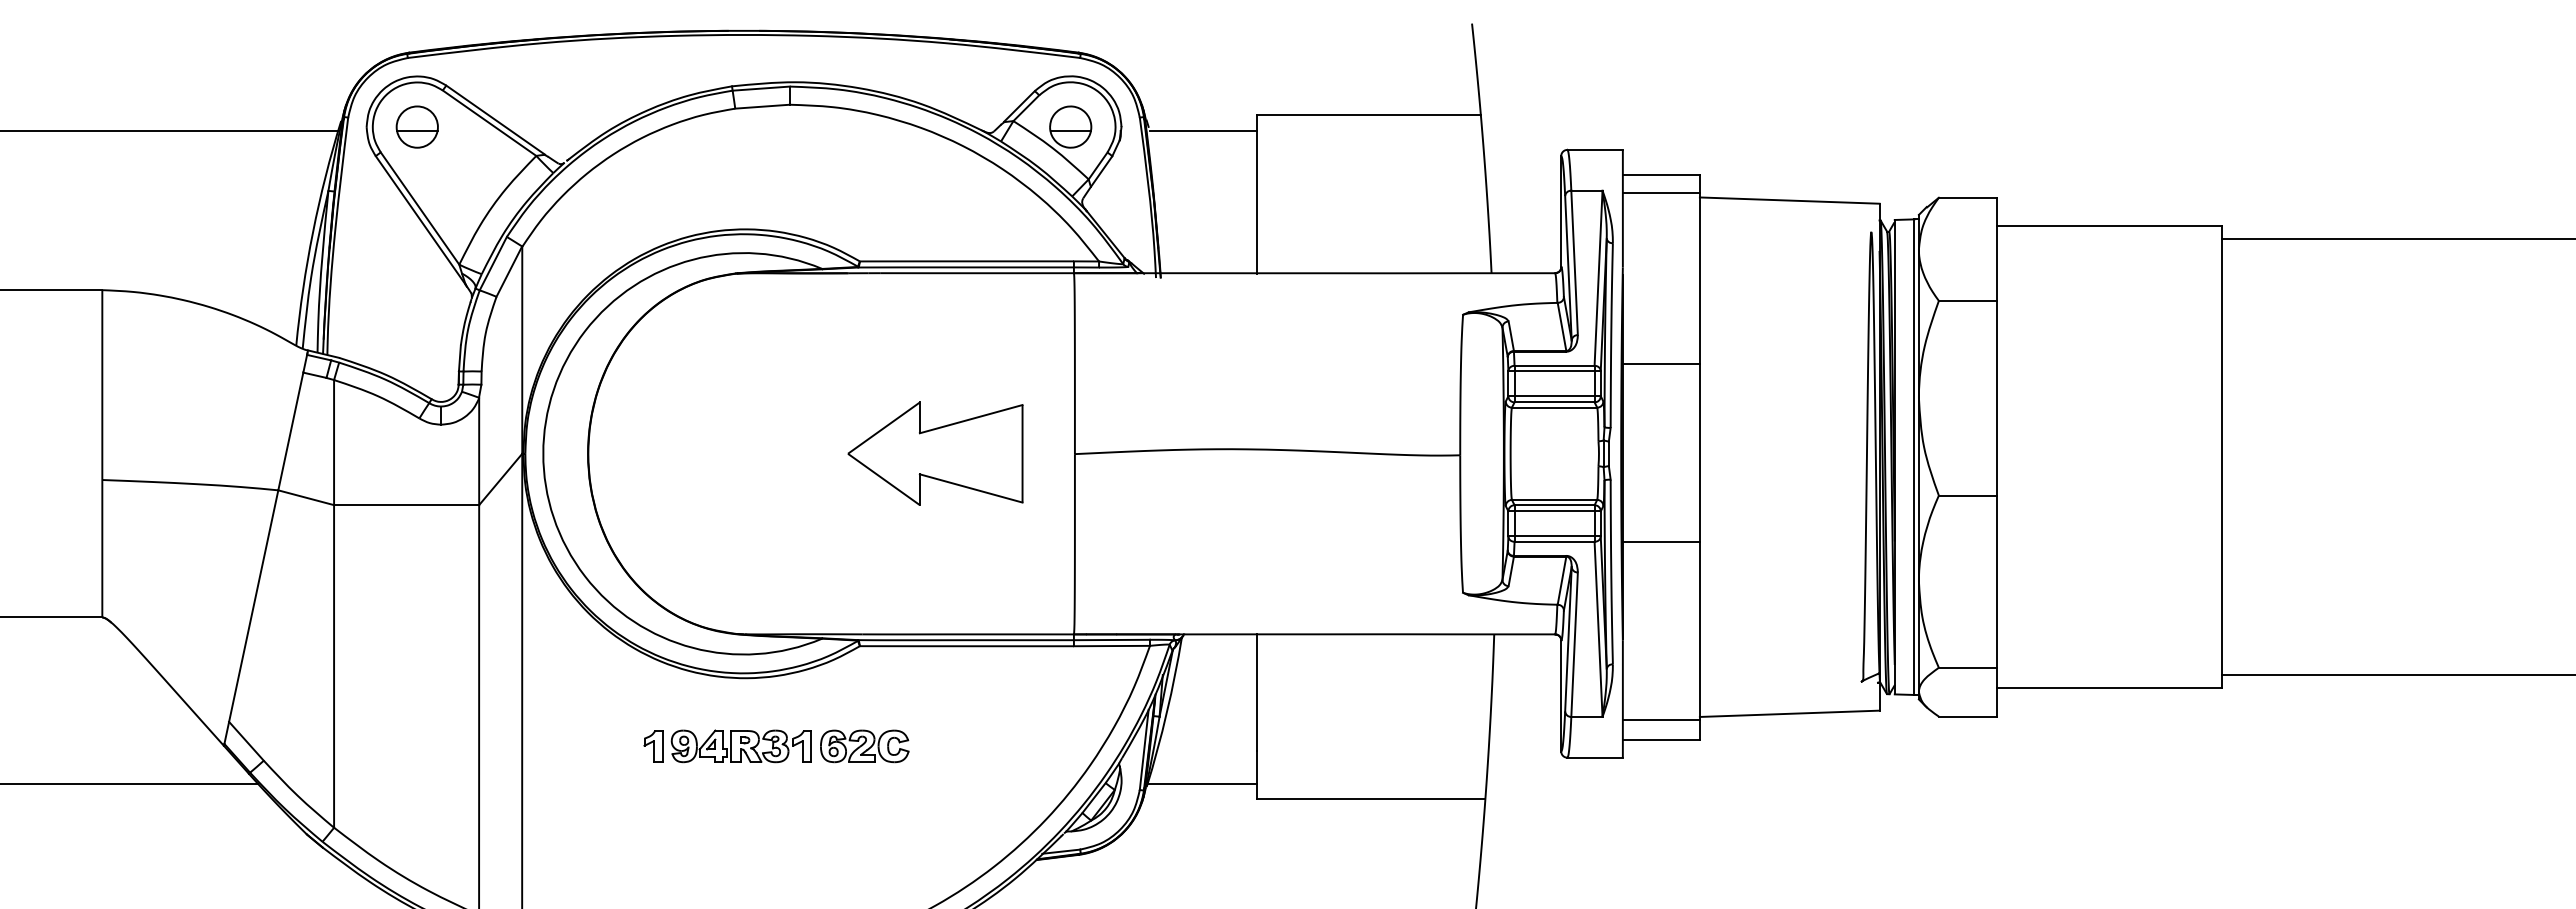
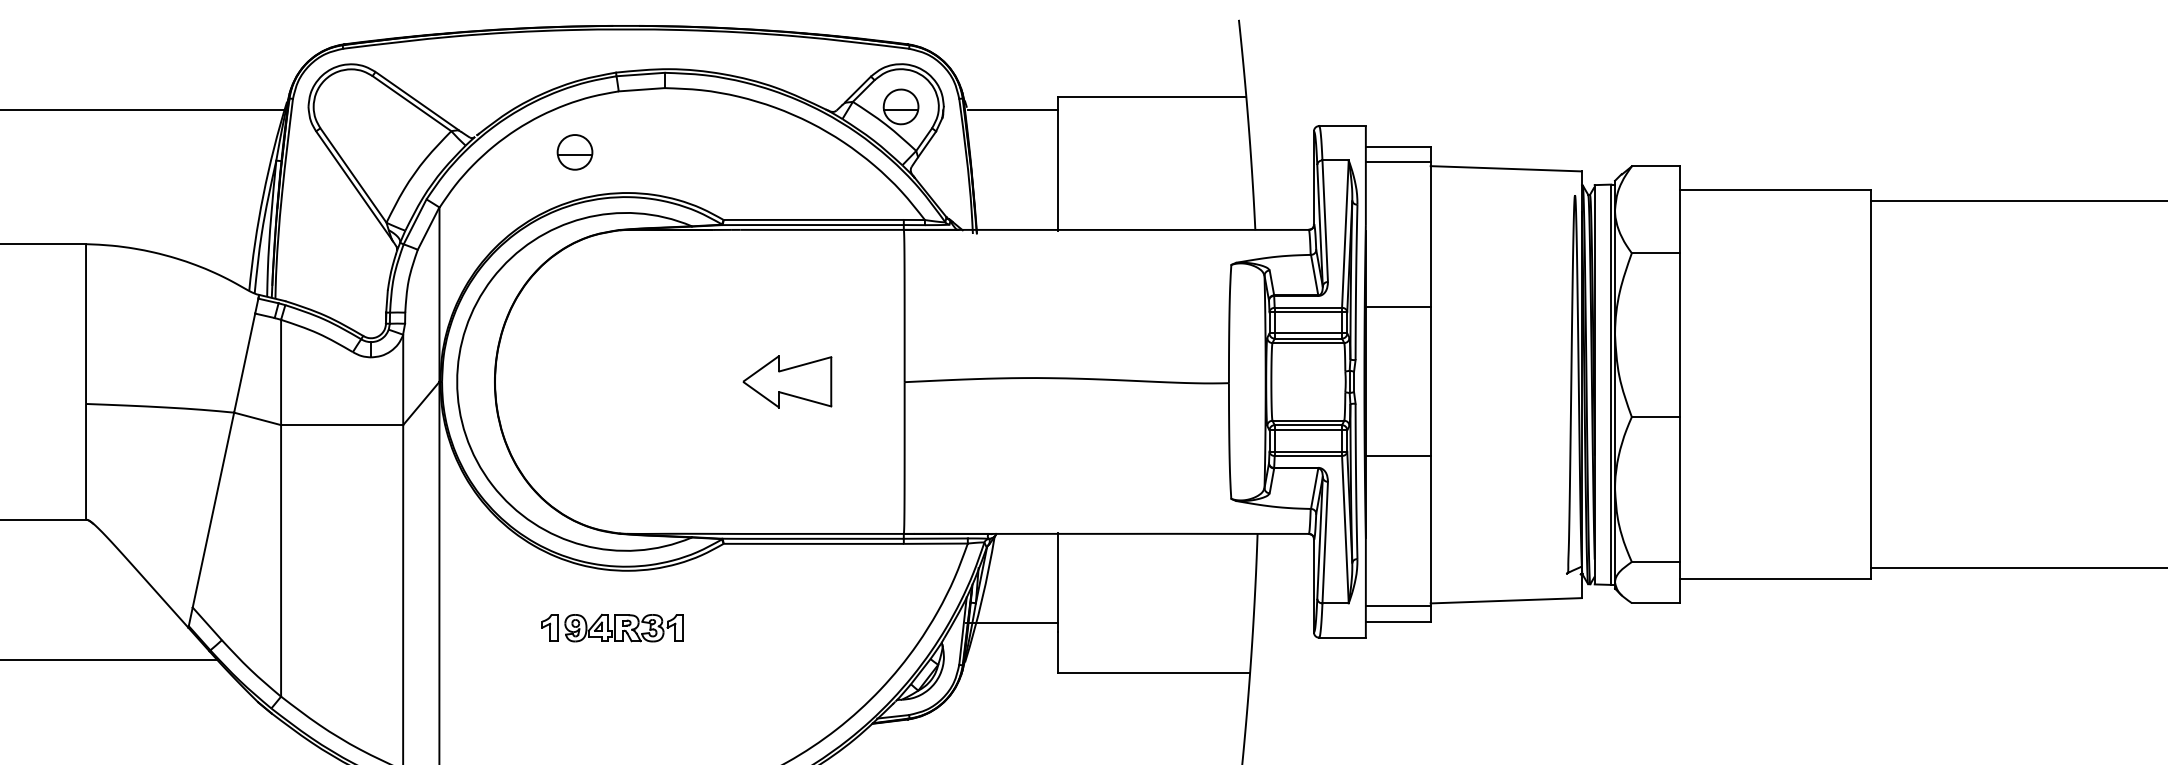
part: (416, 126) -> (574, 151), moved
part: (935, 453) -> (787, 381), size x0.6
part: (864, 746) -> (727, 628), removed
line: (1202, 783) -> (1012, 622), moved

